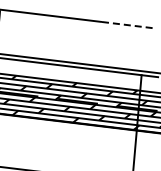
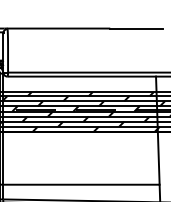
line: (128, 25) -> (136, 28), dashed -> solid

